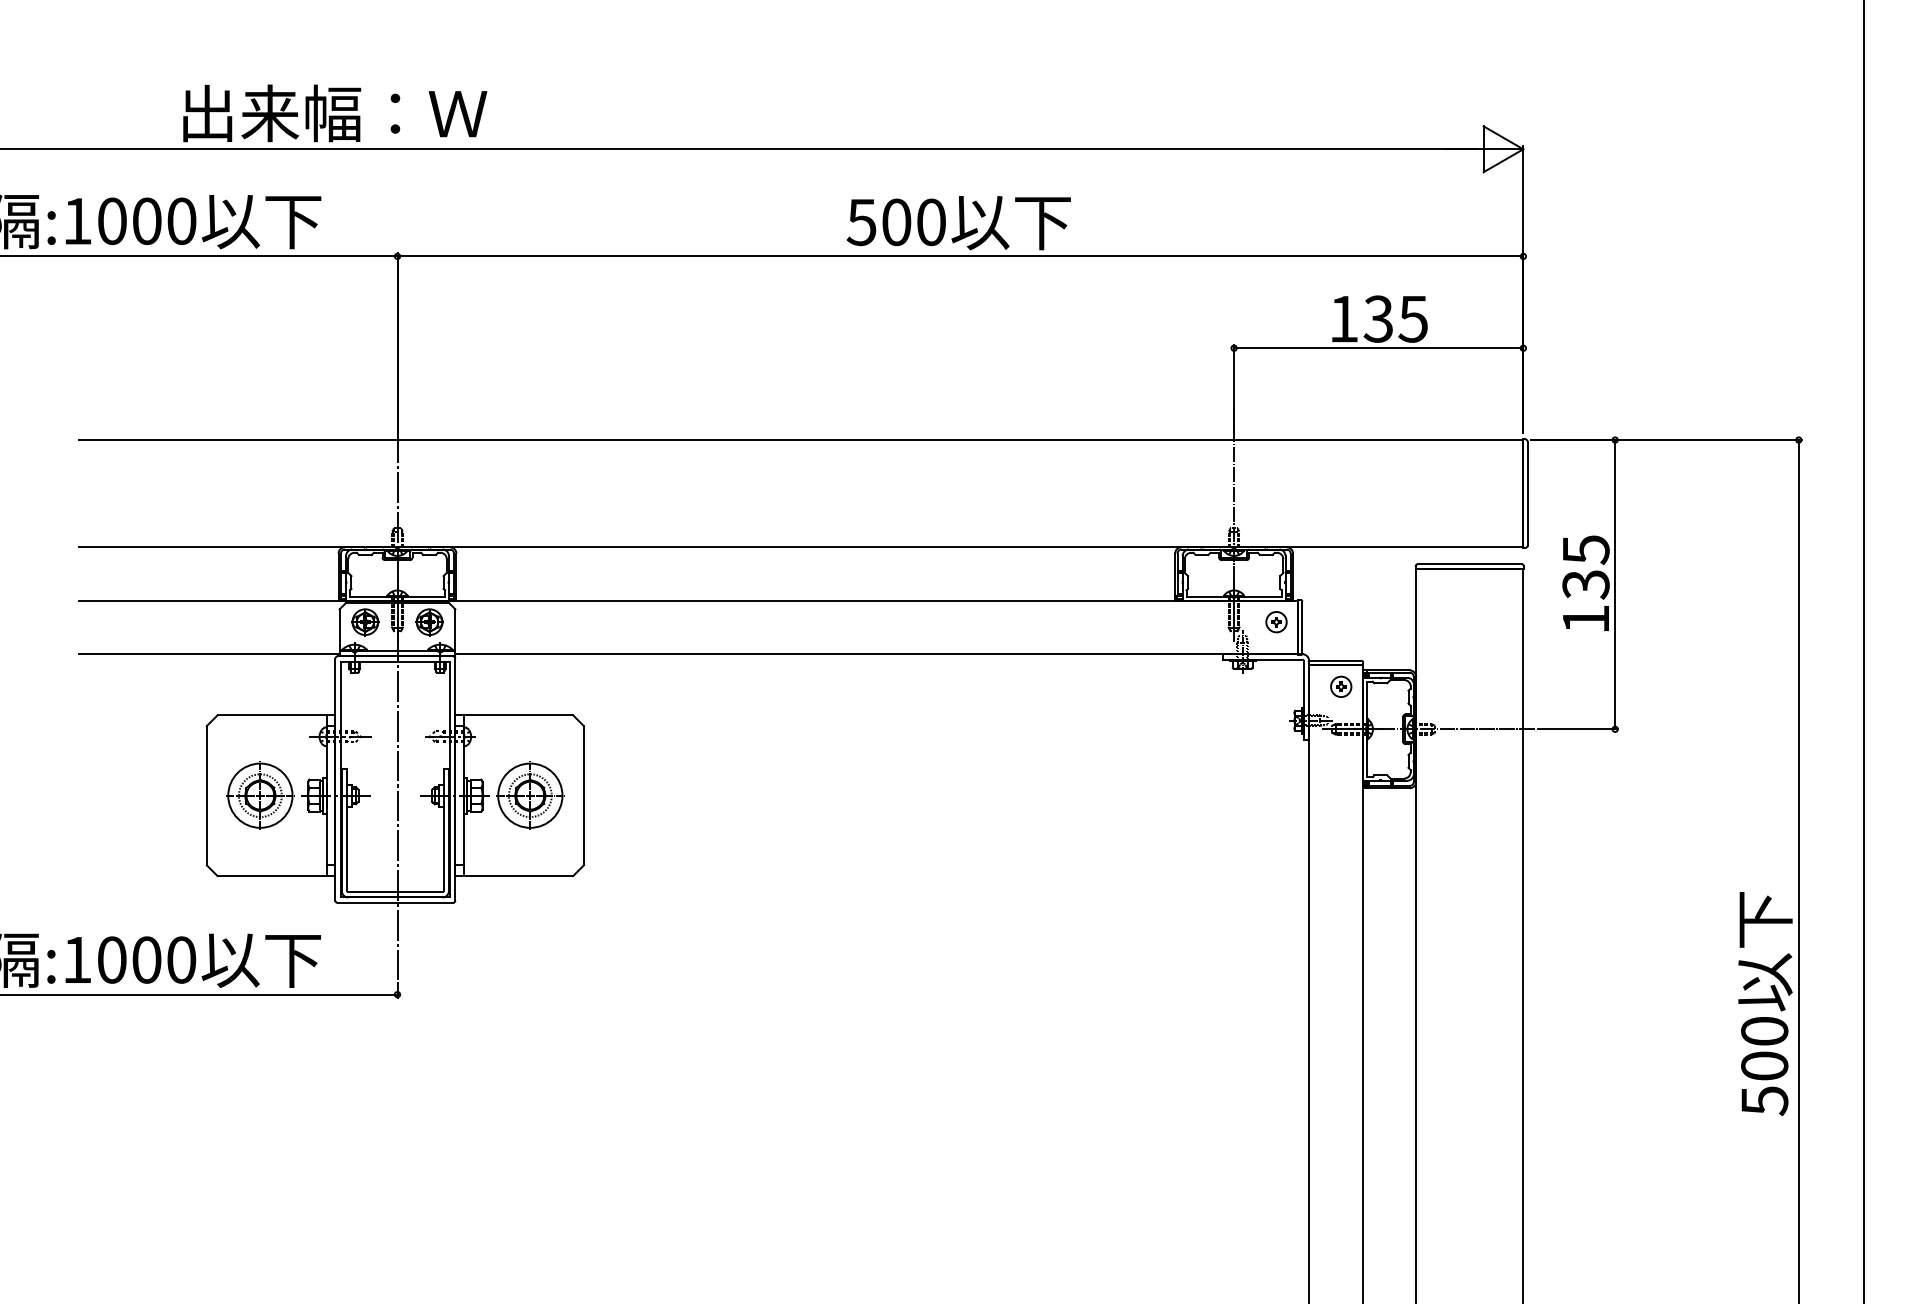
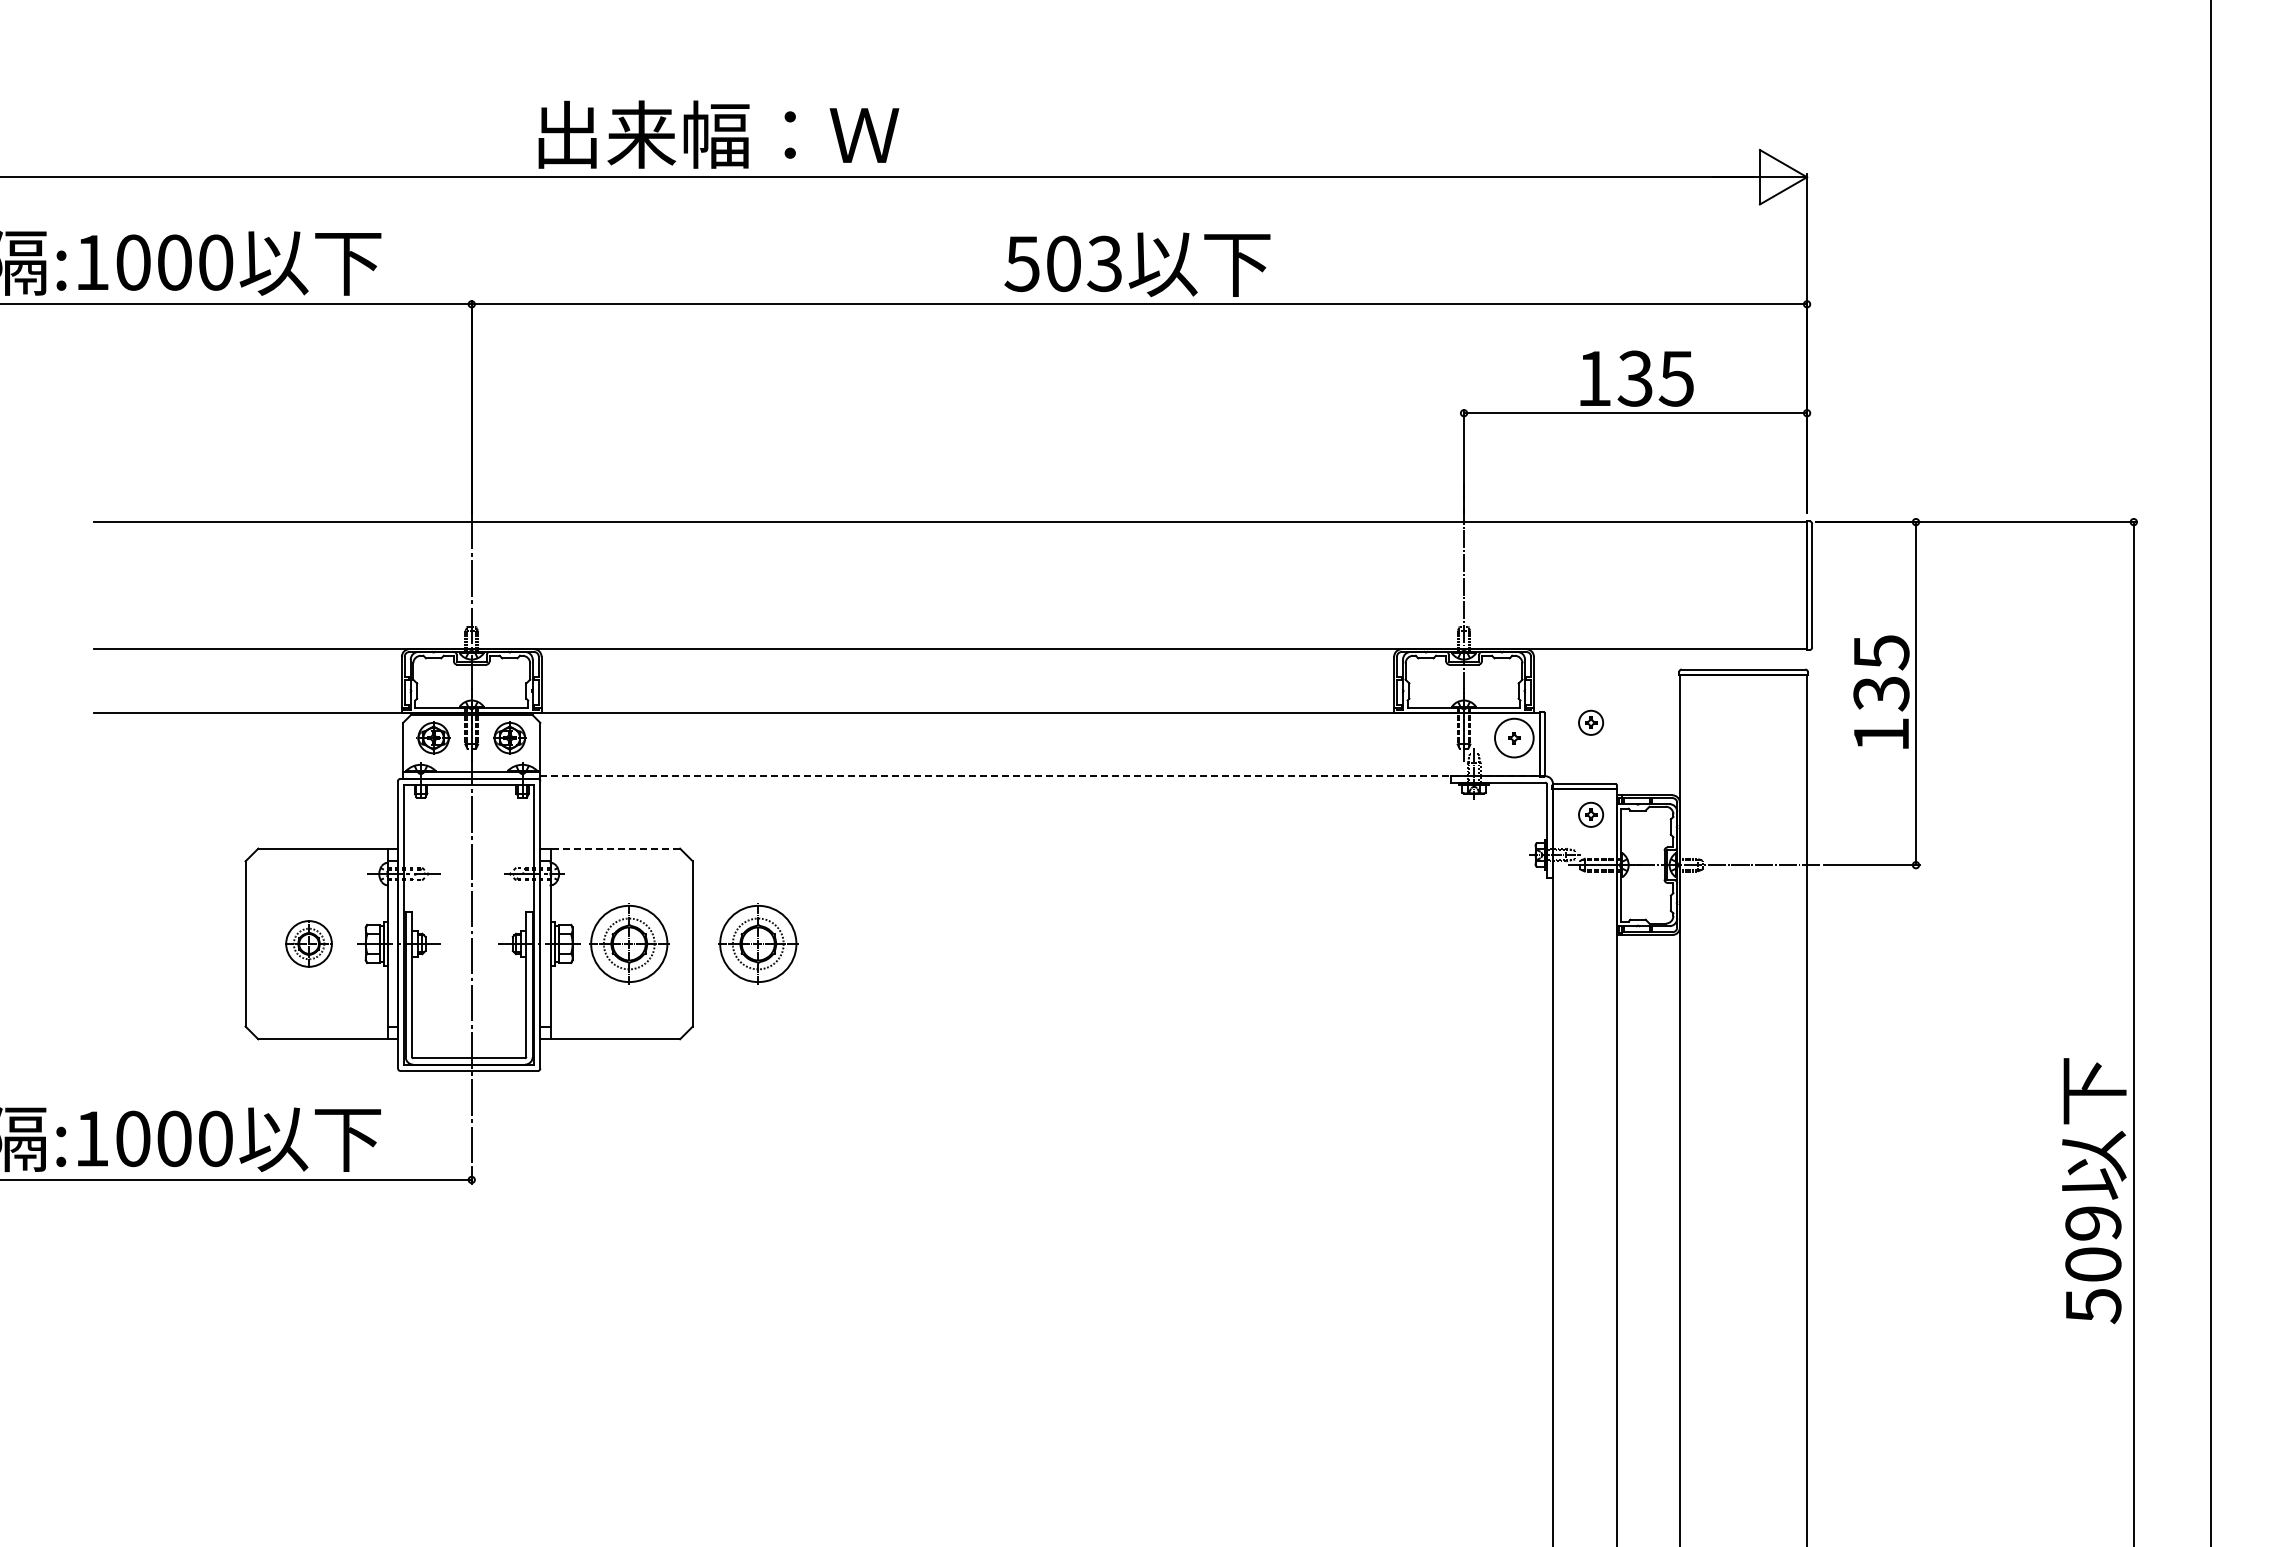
text: (334, 113) -> (718, 134), moved
text: (930, 222) -> (1104, 263), 500 -> 503
part: (1341, 609) -> (1591, 722), added
circle: (1276, 622) -> (1514, 738), size x1.6
line: (209, 654) -> (248, 776), removed
line: (877, 654) -> (1040, 776), solid -> dashed
line: (518, 715) -> (615, 848), solid -> dashed
part: (259, 795) -> (308, 943), size x0.6
part: (639, 795) -> (758, 943), added
text: (1764, 1031) -> (2093, 1223), 500 -> 509

